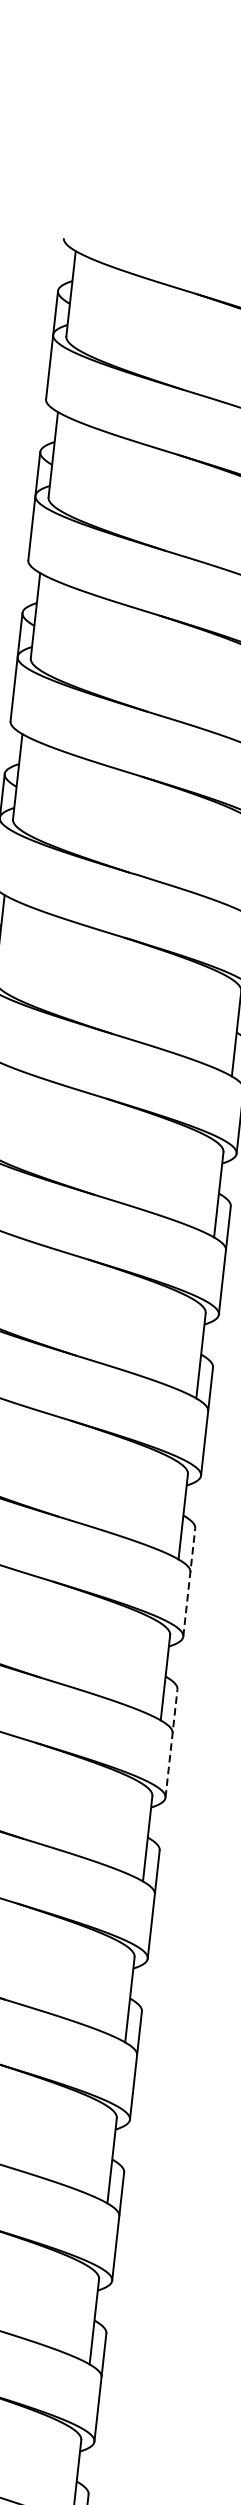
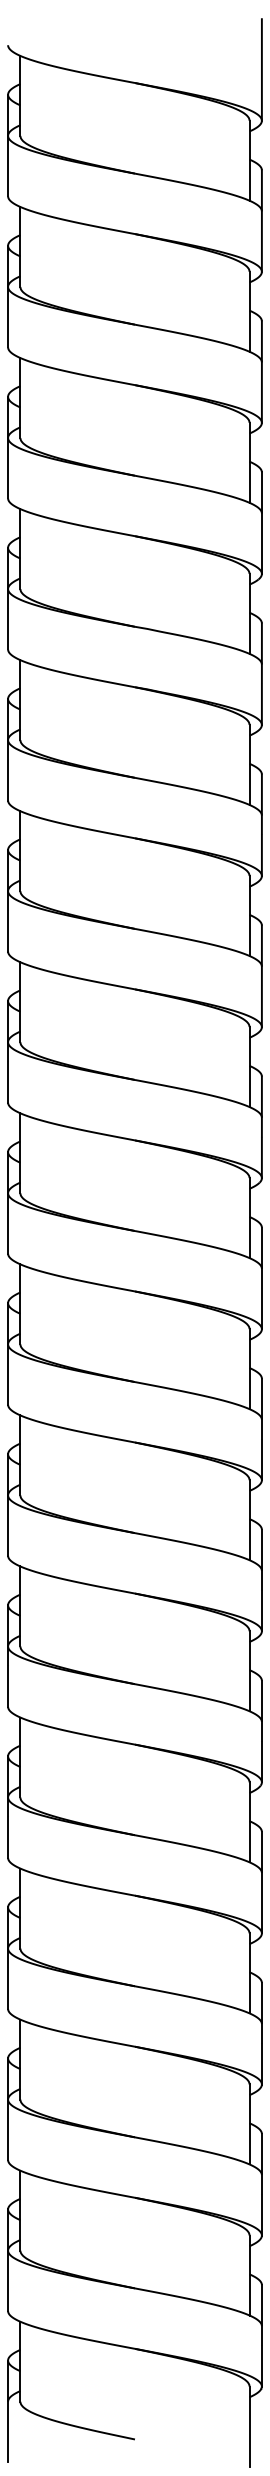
line: (188, 1582) -> (261, 1278), dashed -> solid
line: (171, 1743) -> (261, 1429), dashed -> solid

